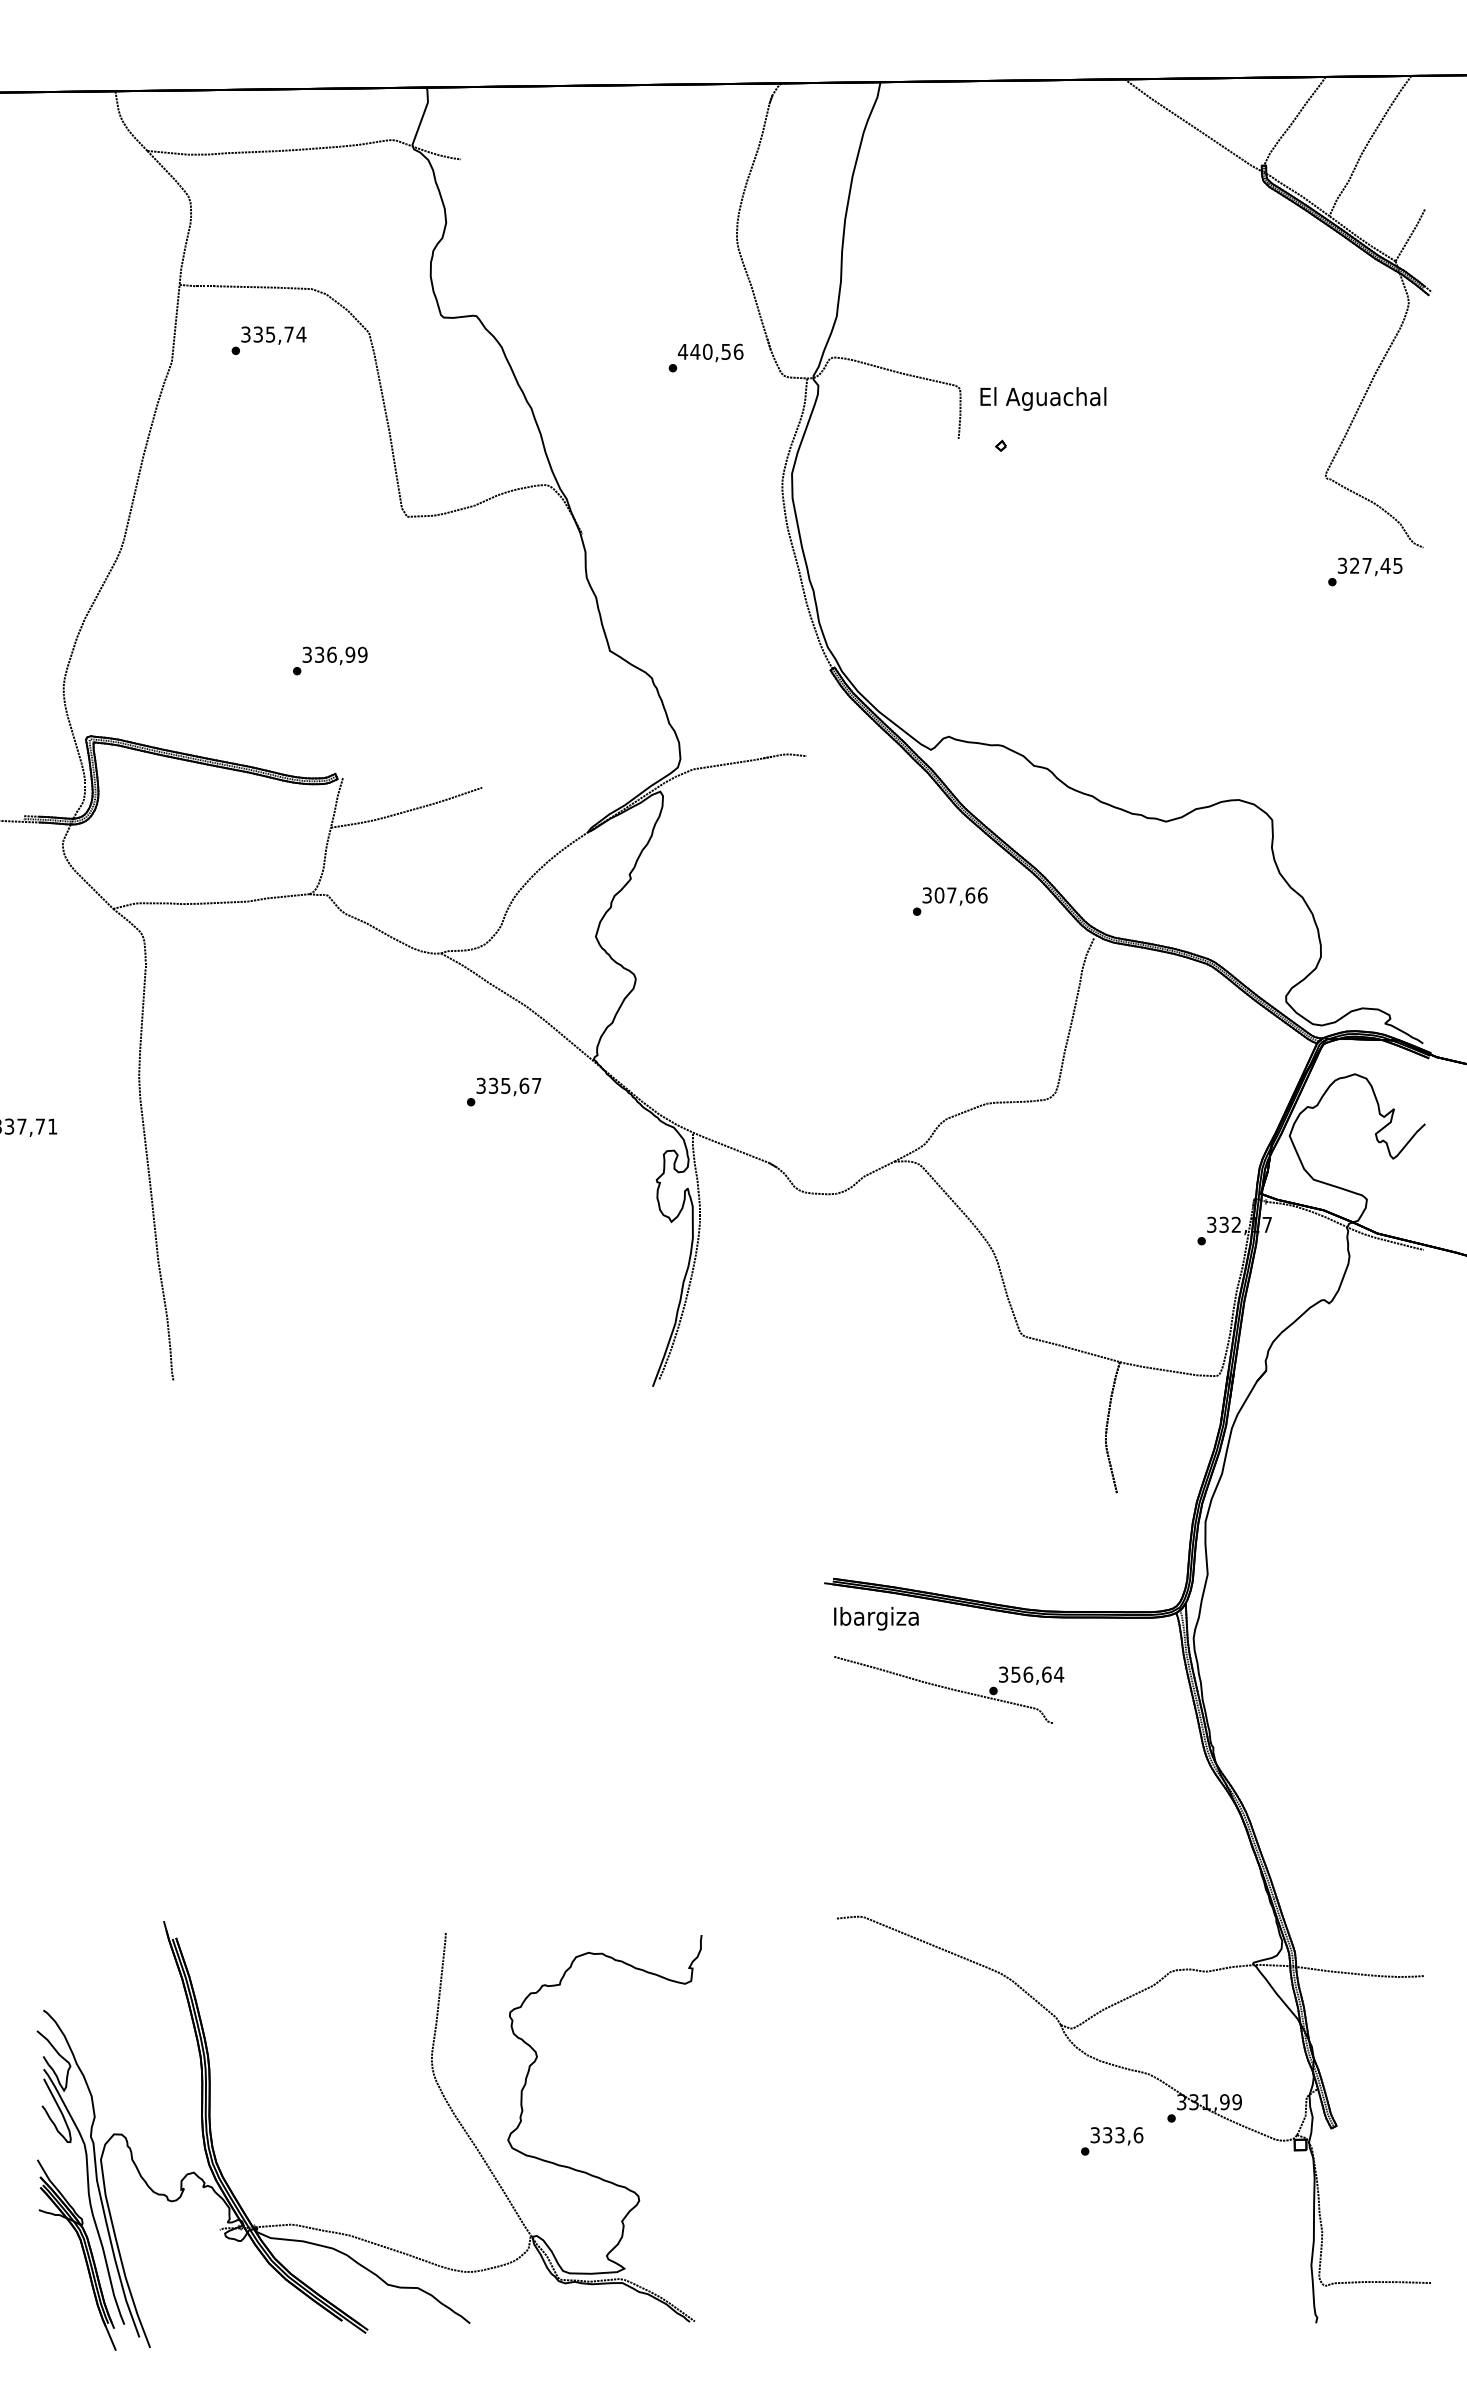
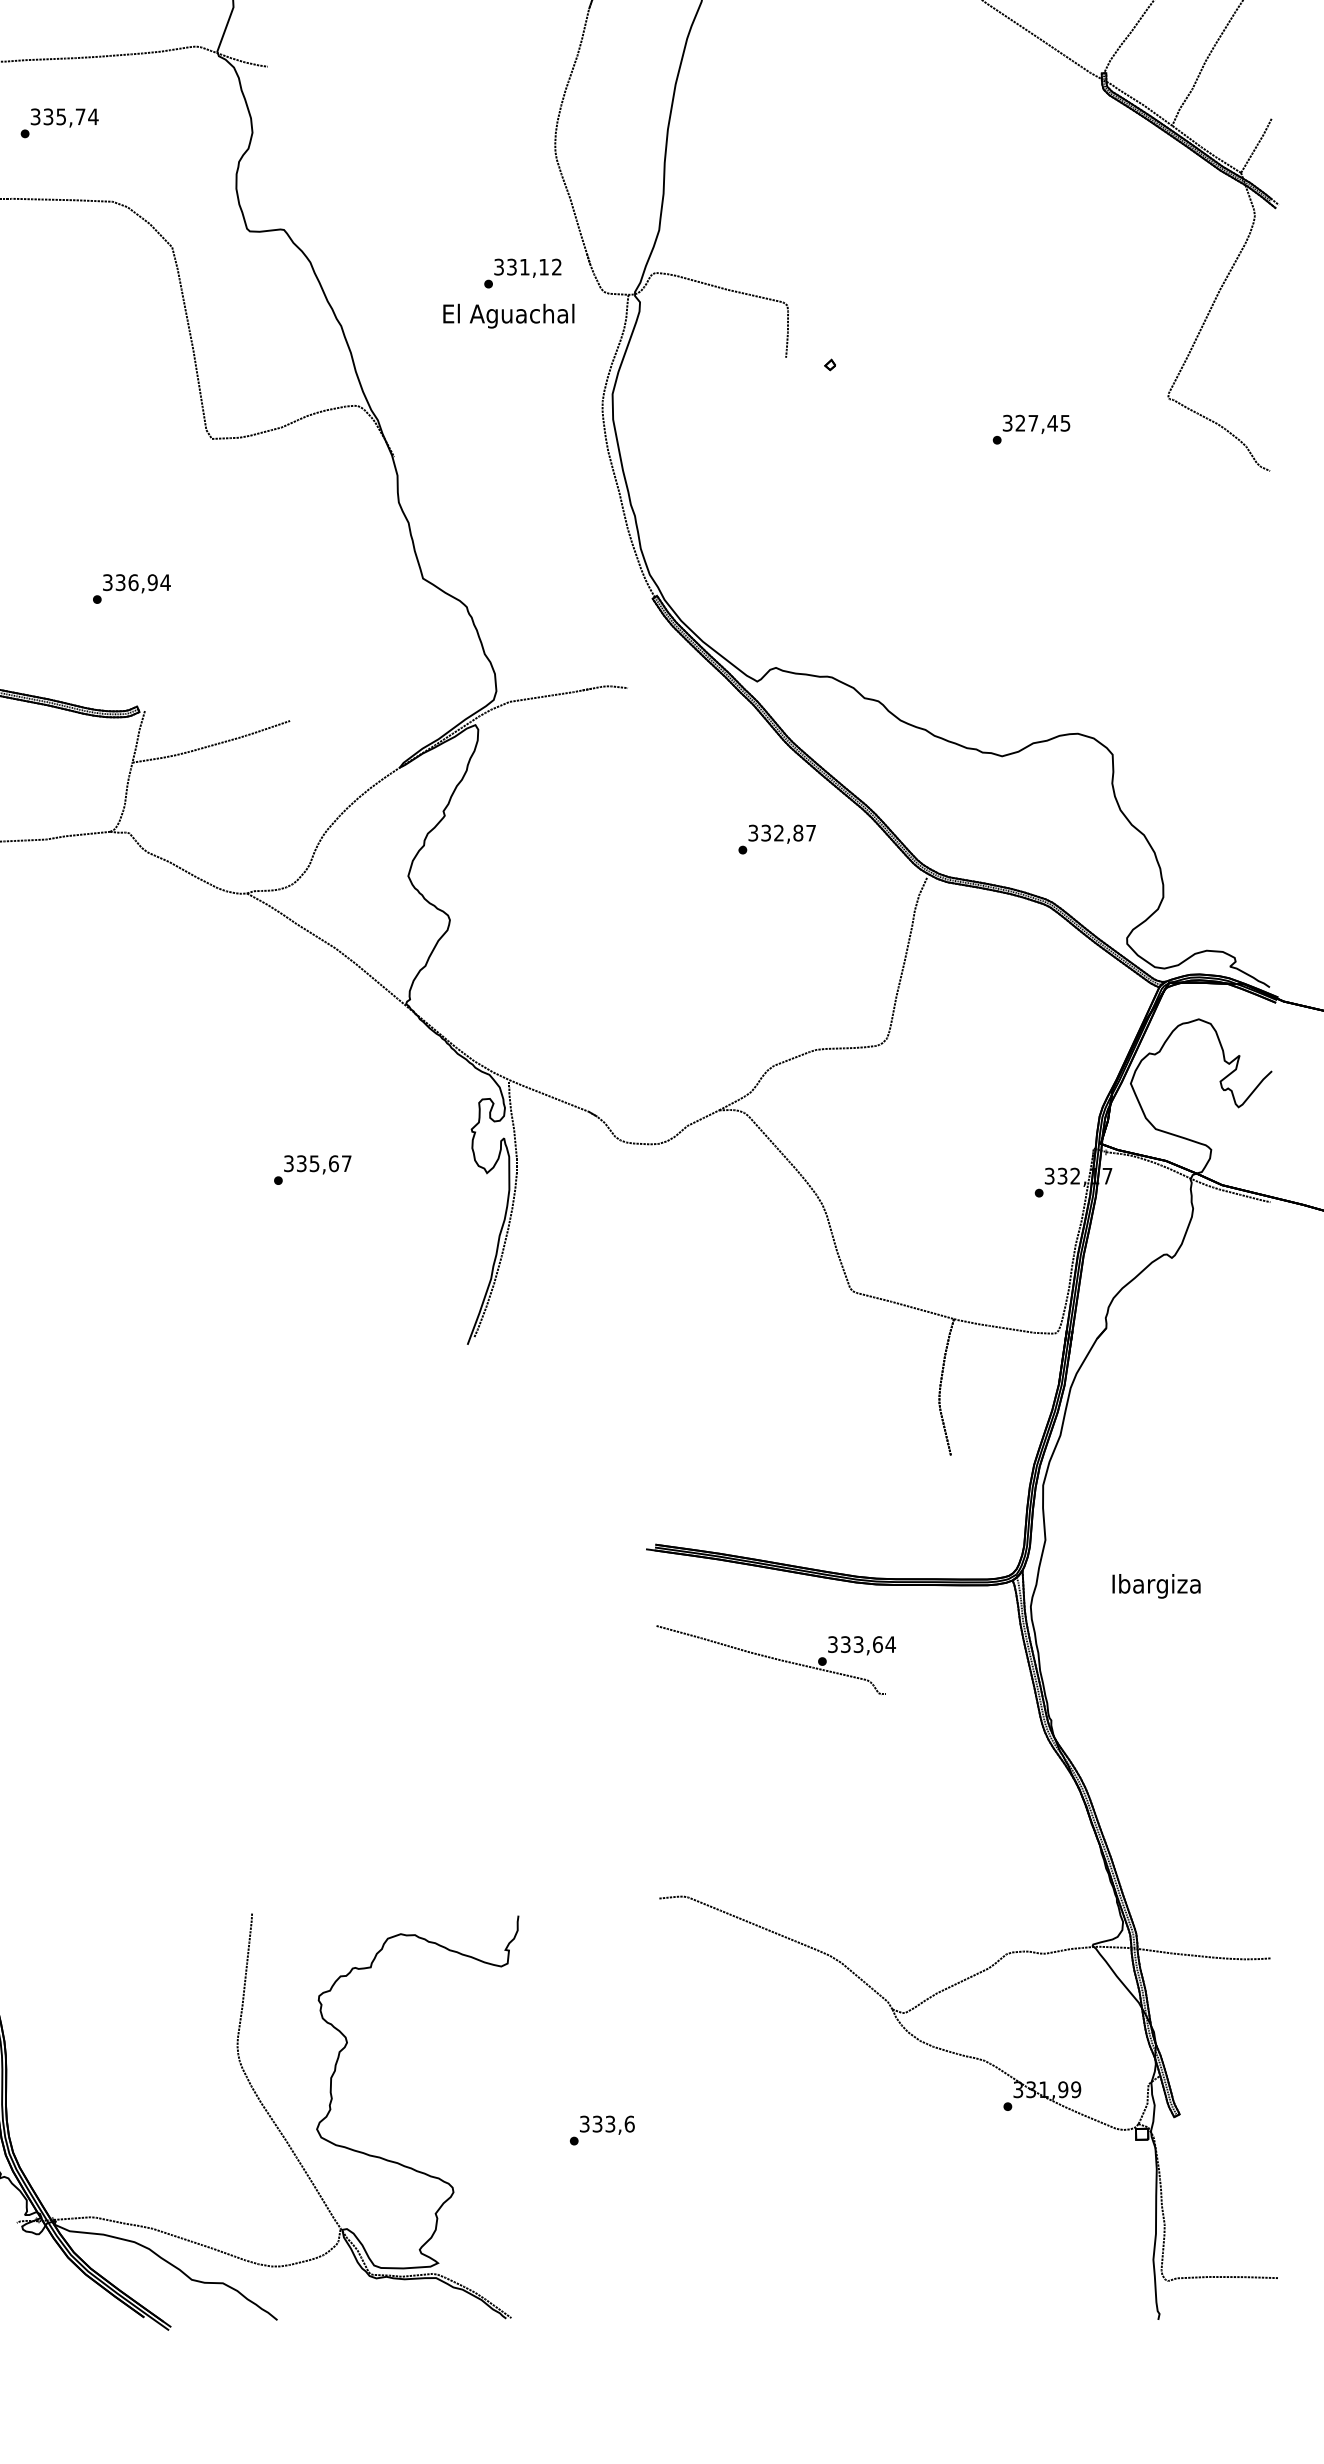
text: (268, 340) -> (59, 123), moved
text: (710, 351) -> (527, 266), 440,56 -> 331,12
text: (1043, 398) -> (508, 315), moved
text: (1365, 571) -> (1031, 429), moved
text: (362, 654) -> (165, 582), 336,99 -> 336,94
text: (960, 895) -> (788, 833), 307,66 -> 332,87
text: (504, 1091) -> (313, 1169), moved
text: (876, 1618) -> (1156, 1586), moved
text: (1022, 1674) -> (852, 1644), 356,64 -> 333,64
text: (1112, 2141) -> (602, 2130), moved

